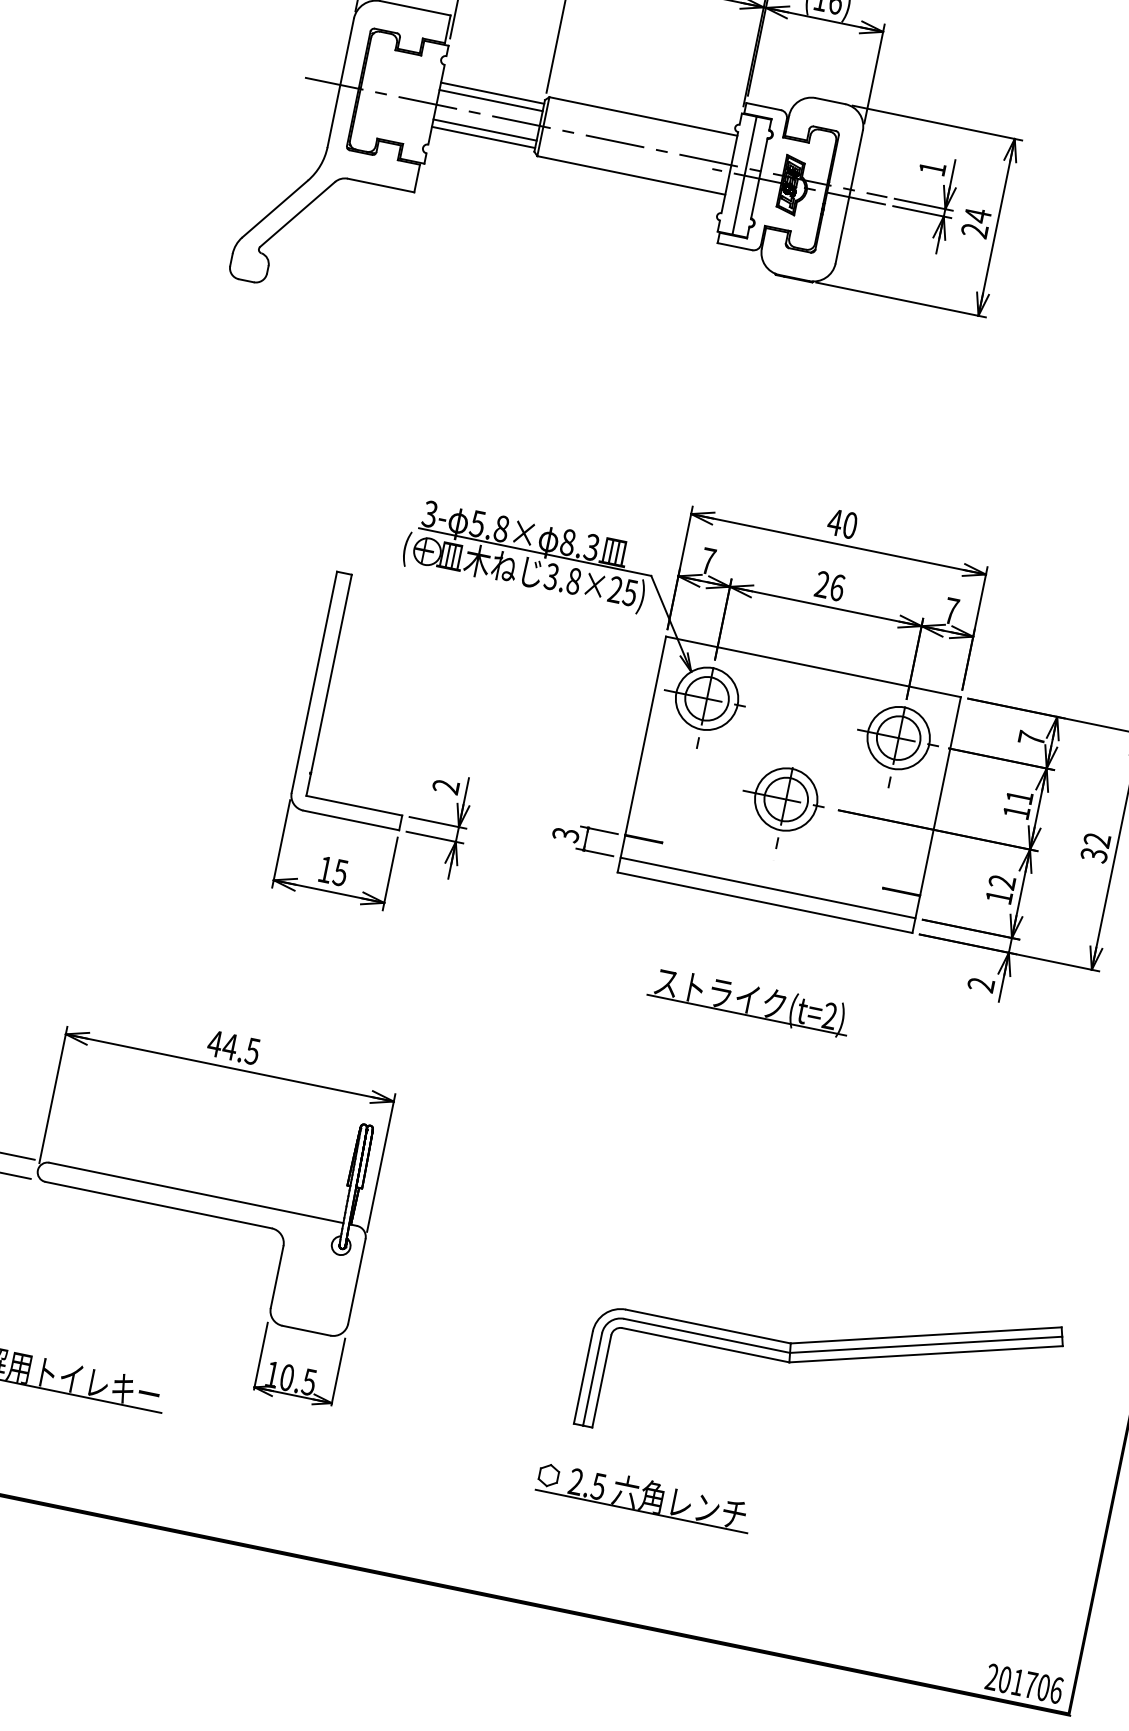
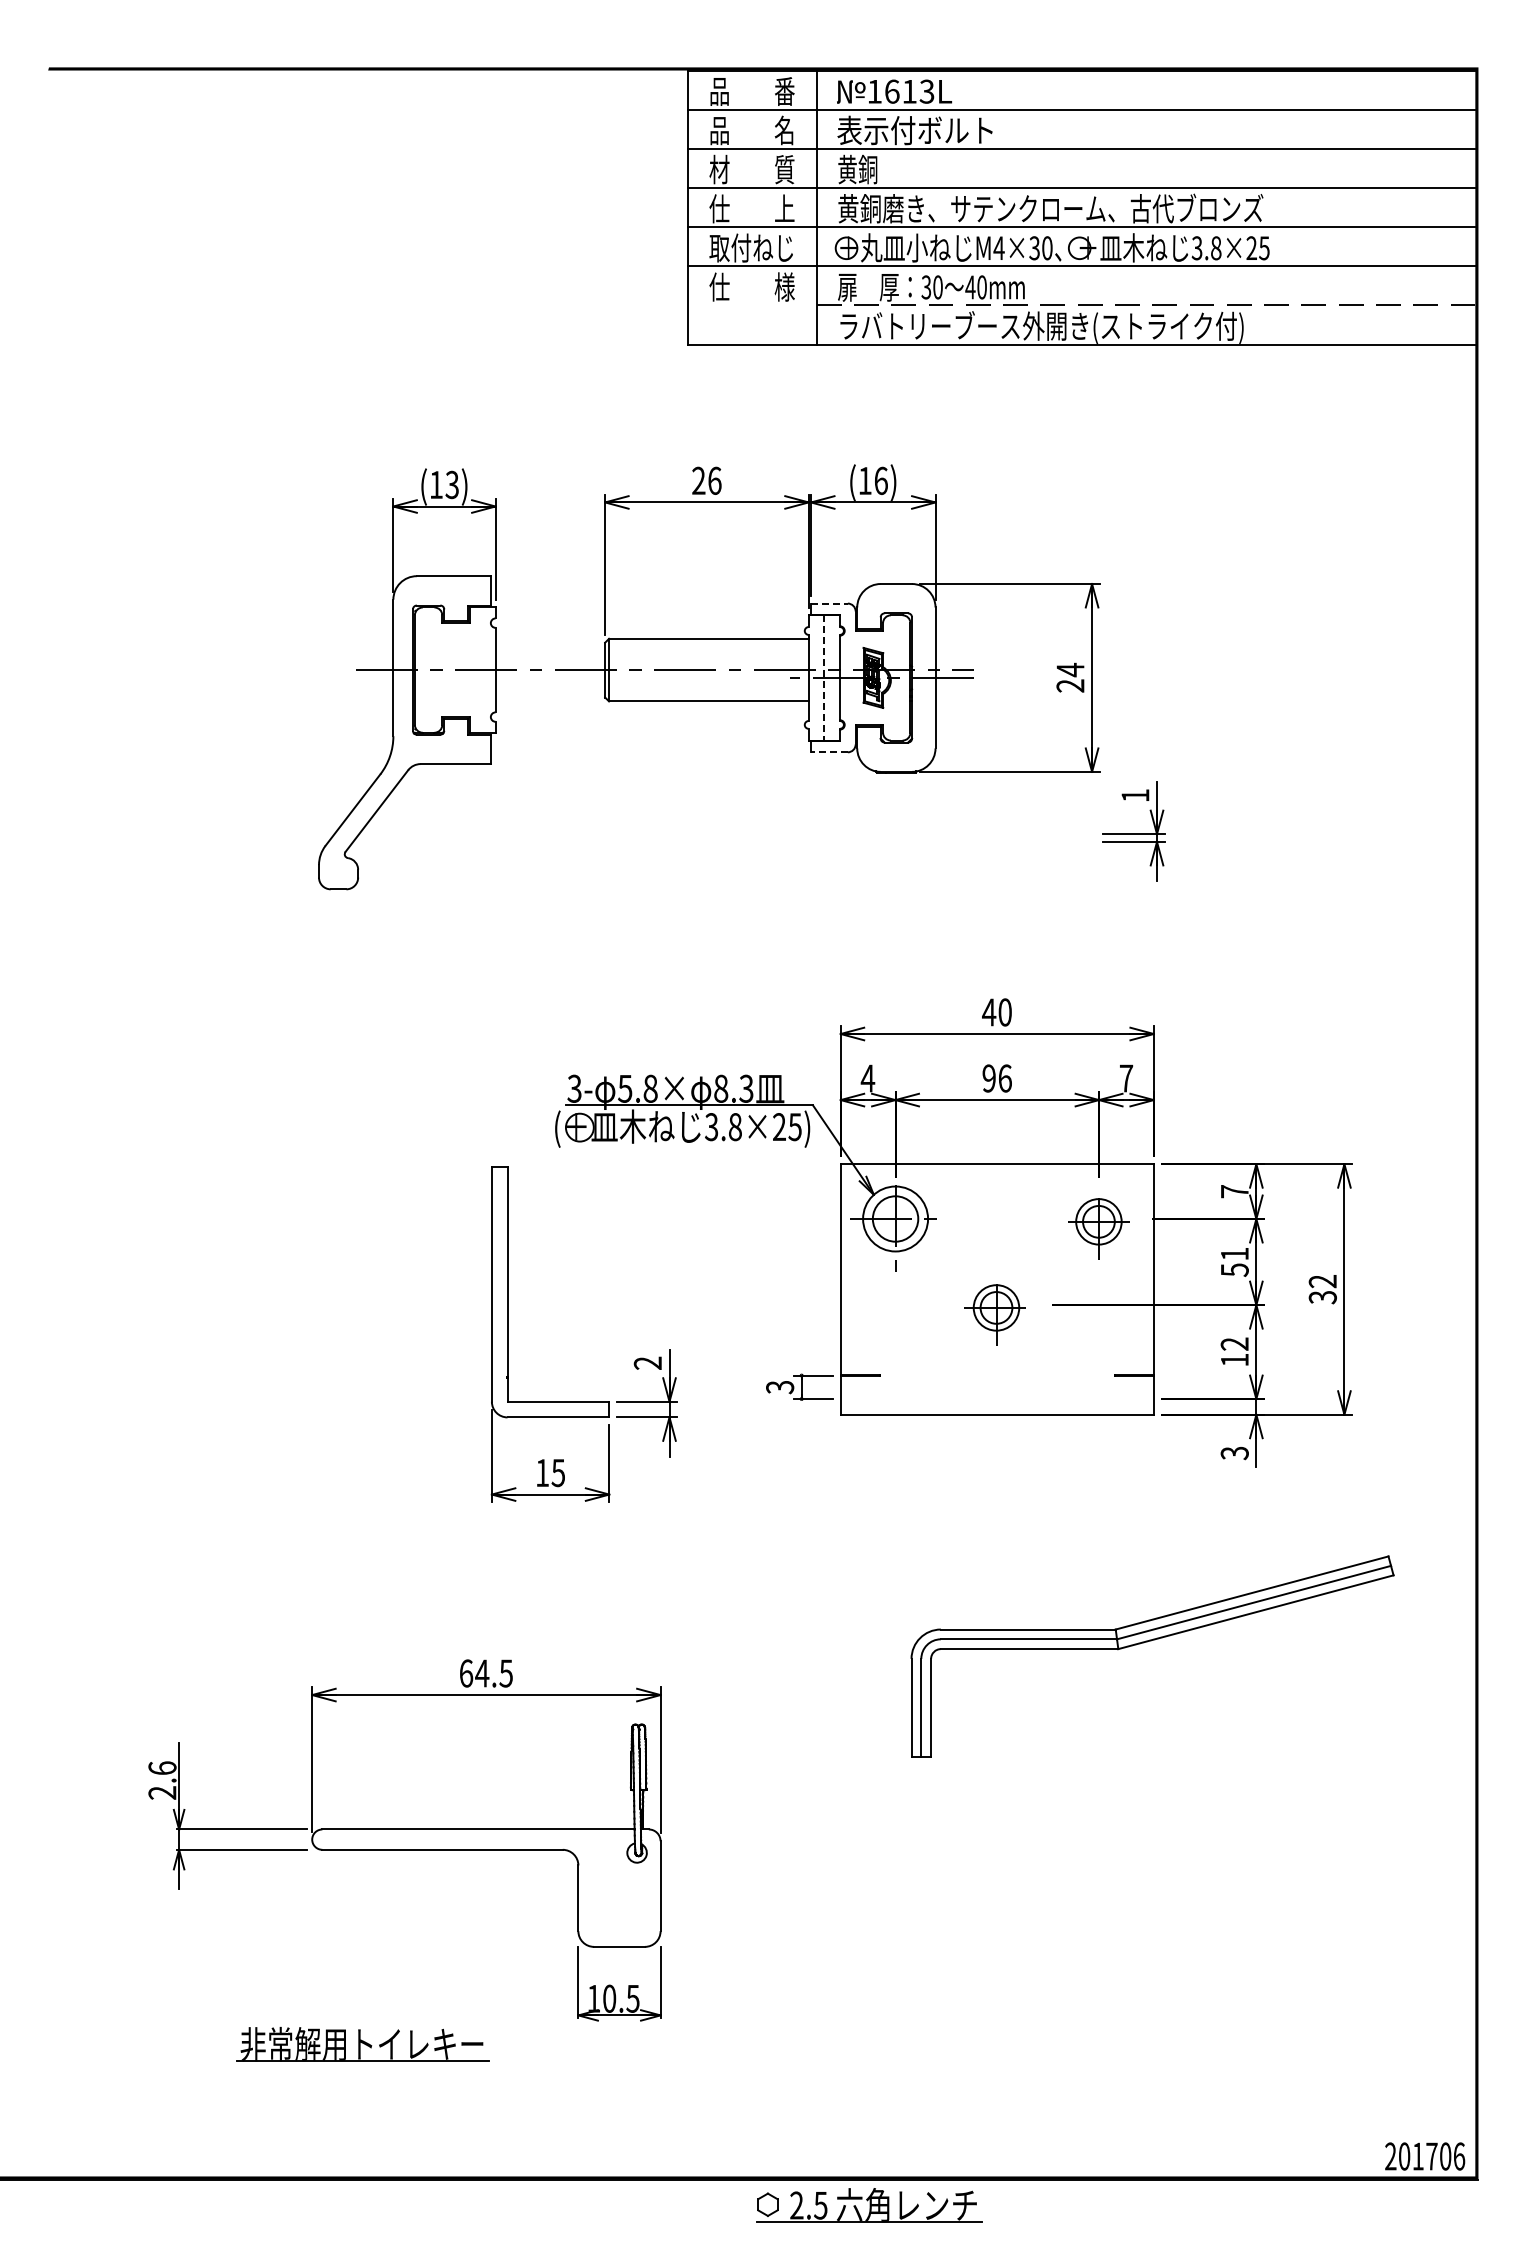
line: (492, 93) -> (550, 646), removed
line: (491, 100) -> (550, 654), removed
line: (763, 106) -> (829, 603), solid -> dashed
line: (485, 129) -> (550, 685), removed
line: (483, 137) -> (550, 693), removed
line: (744, 175) -> (824, 677), solid -> dashed
part: (923, 202) -> (1133, 831), moved
line: (734, 246) -> (828, 752), solid -> dashed
text: (707, 561) -> (867, 1078), 7 -> 4
text: (821, 584) -> (988, 1078), 26 -> 96
part: (896, 746) -> (1098, 1228), size x0.7
part: (781, 807) -> (994, 1314), size x0.7
text: (1016, 812) -> (1234, 1270), 11 -> 51
line: (767, 888) -> (996, 1399), removed
text: (980, 985) -> (1234, 1453), 2 -> 3
part: (749, 1001) -> (1002, 1518), removed
text: (215, 1043) -> (466, 1673), 44.5 -> 64.5
part: (818, 1361) -> (1147, 1642), moved
part: (644, 1495) -> (869, 2205), moved

